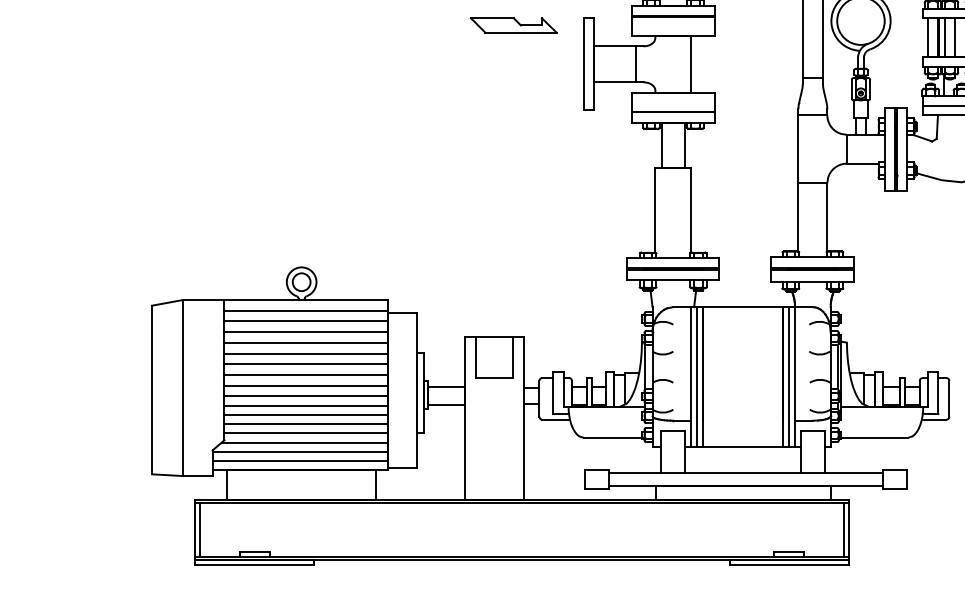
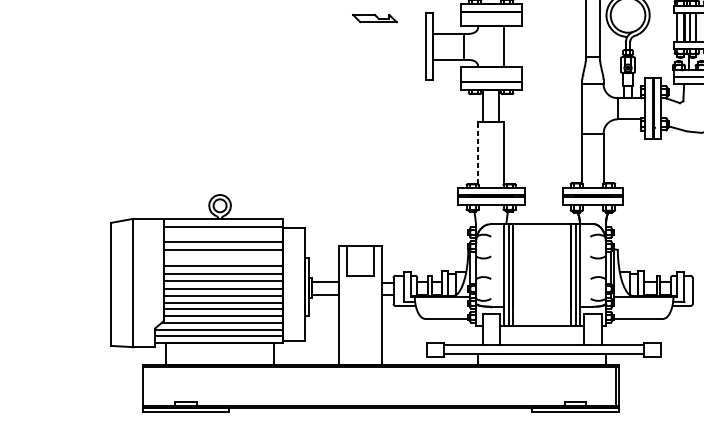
part: (513, 25) -> (374, 18), size x0.7
line: (655, 210) -> (478, 153), solid -> dashed
line: (305, 321) -> (222, 234), removed
line: (305, 353) -> (222, 257), removed
line: (199, 529) -> (145, 386), removed

